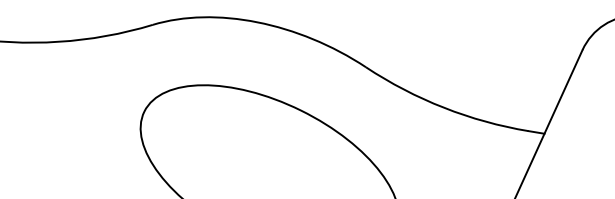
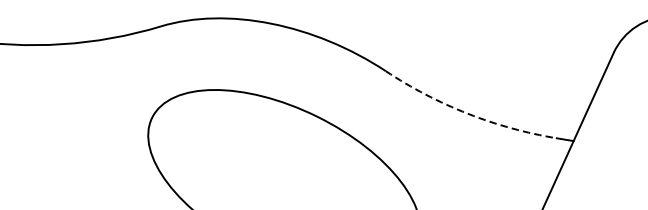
arc: (443, 107) -> (467, 113), solid -> dashed

